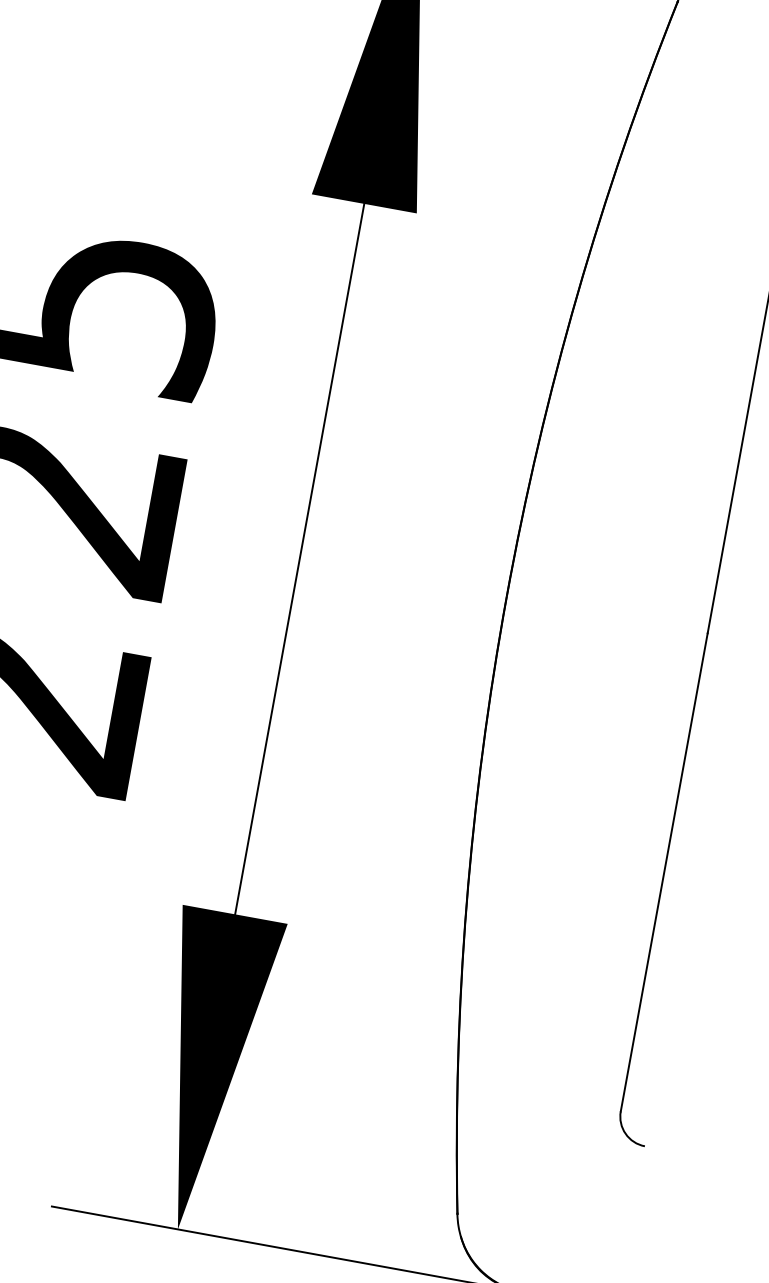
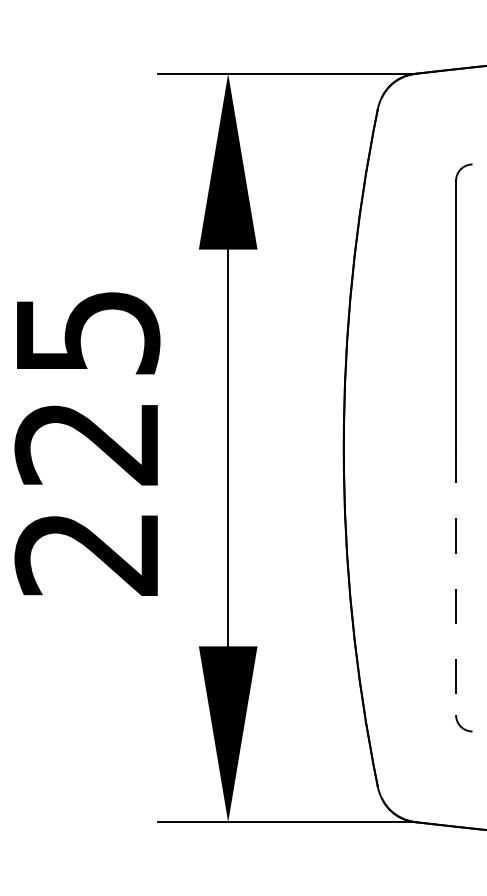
line: (665, 872) -> (456, 581), solid -> dashed

